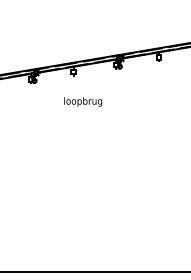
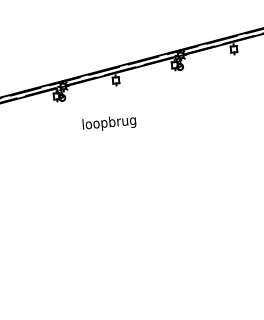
text: (83, 101) -> (109, 122), moved

